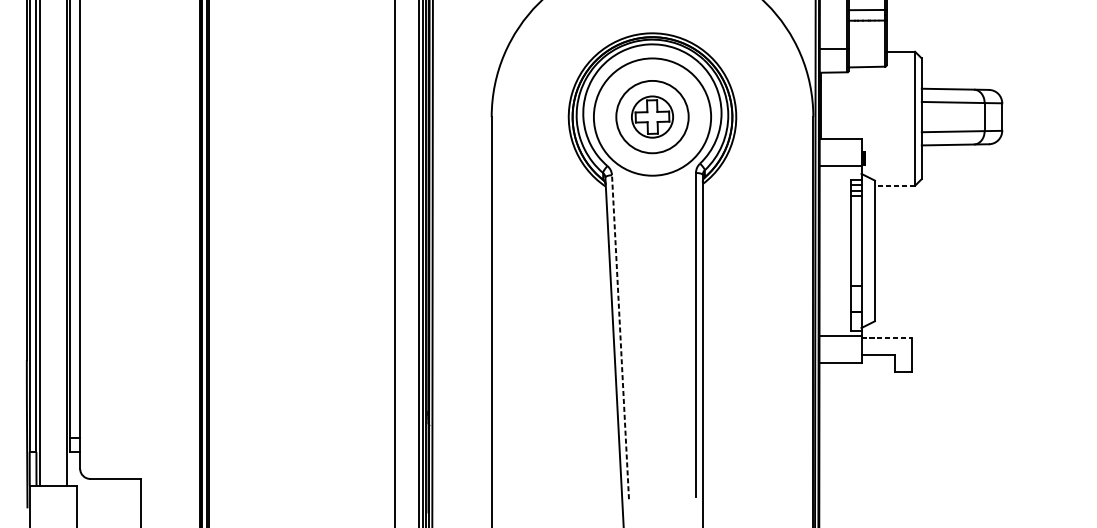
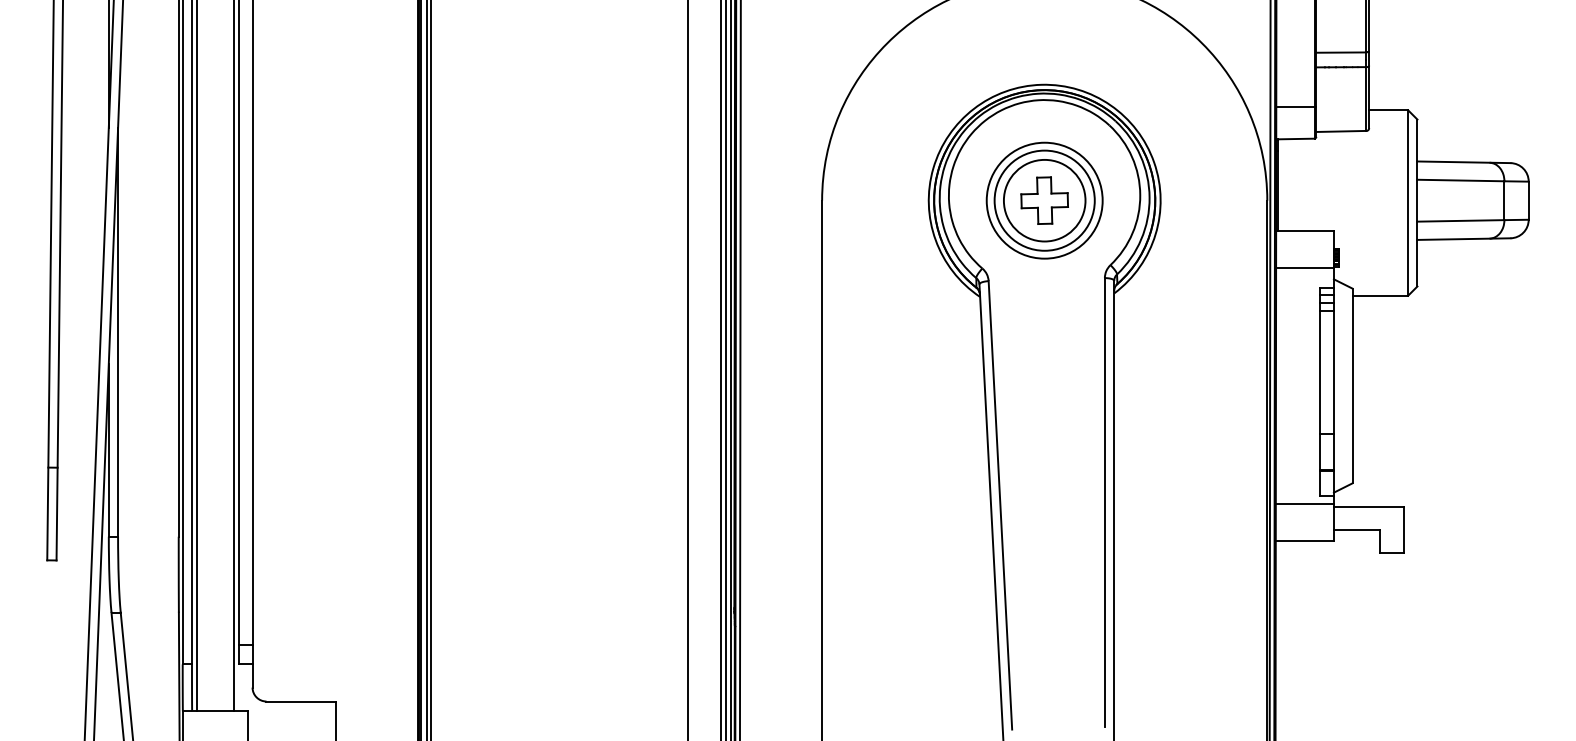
circle: (652, 116) -> (1044, 200), size x0.71
circle: (652, 116) -> (1044, 200), size x1.43
line: (895, 185) -> (1380, 295), dashed -> solid
line: (620, 337) -> (1000, 505), dashed -> solid
line: (886, 338) -> (1368, 506), dashed -> solid

